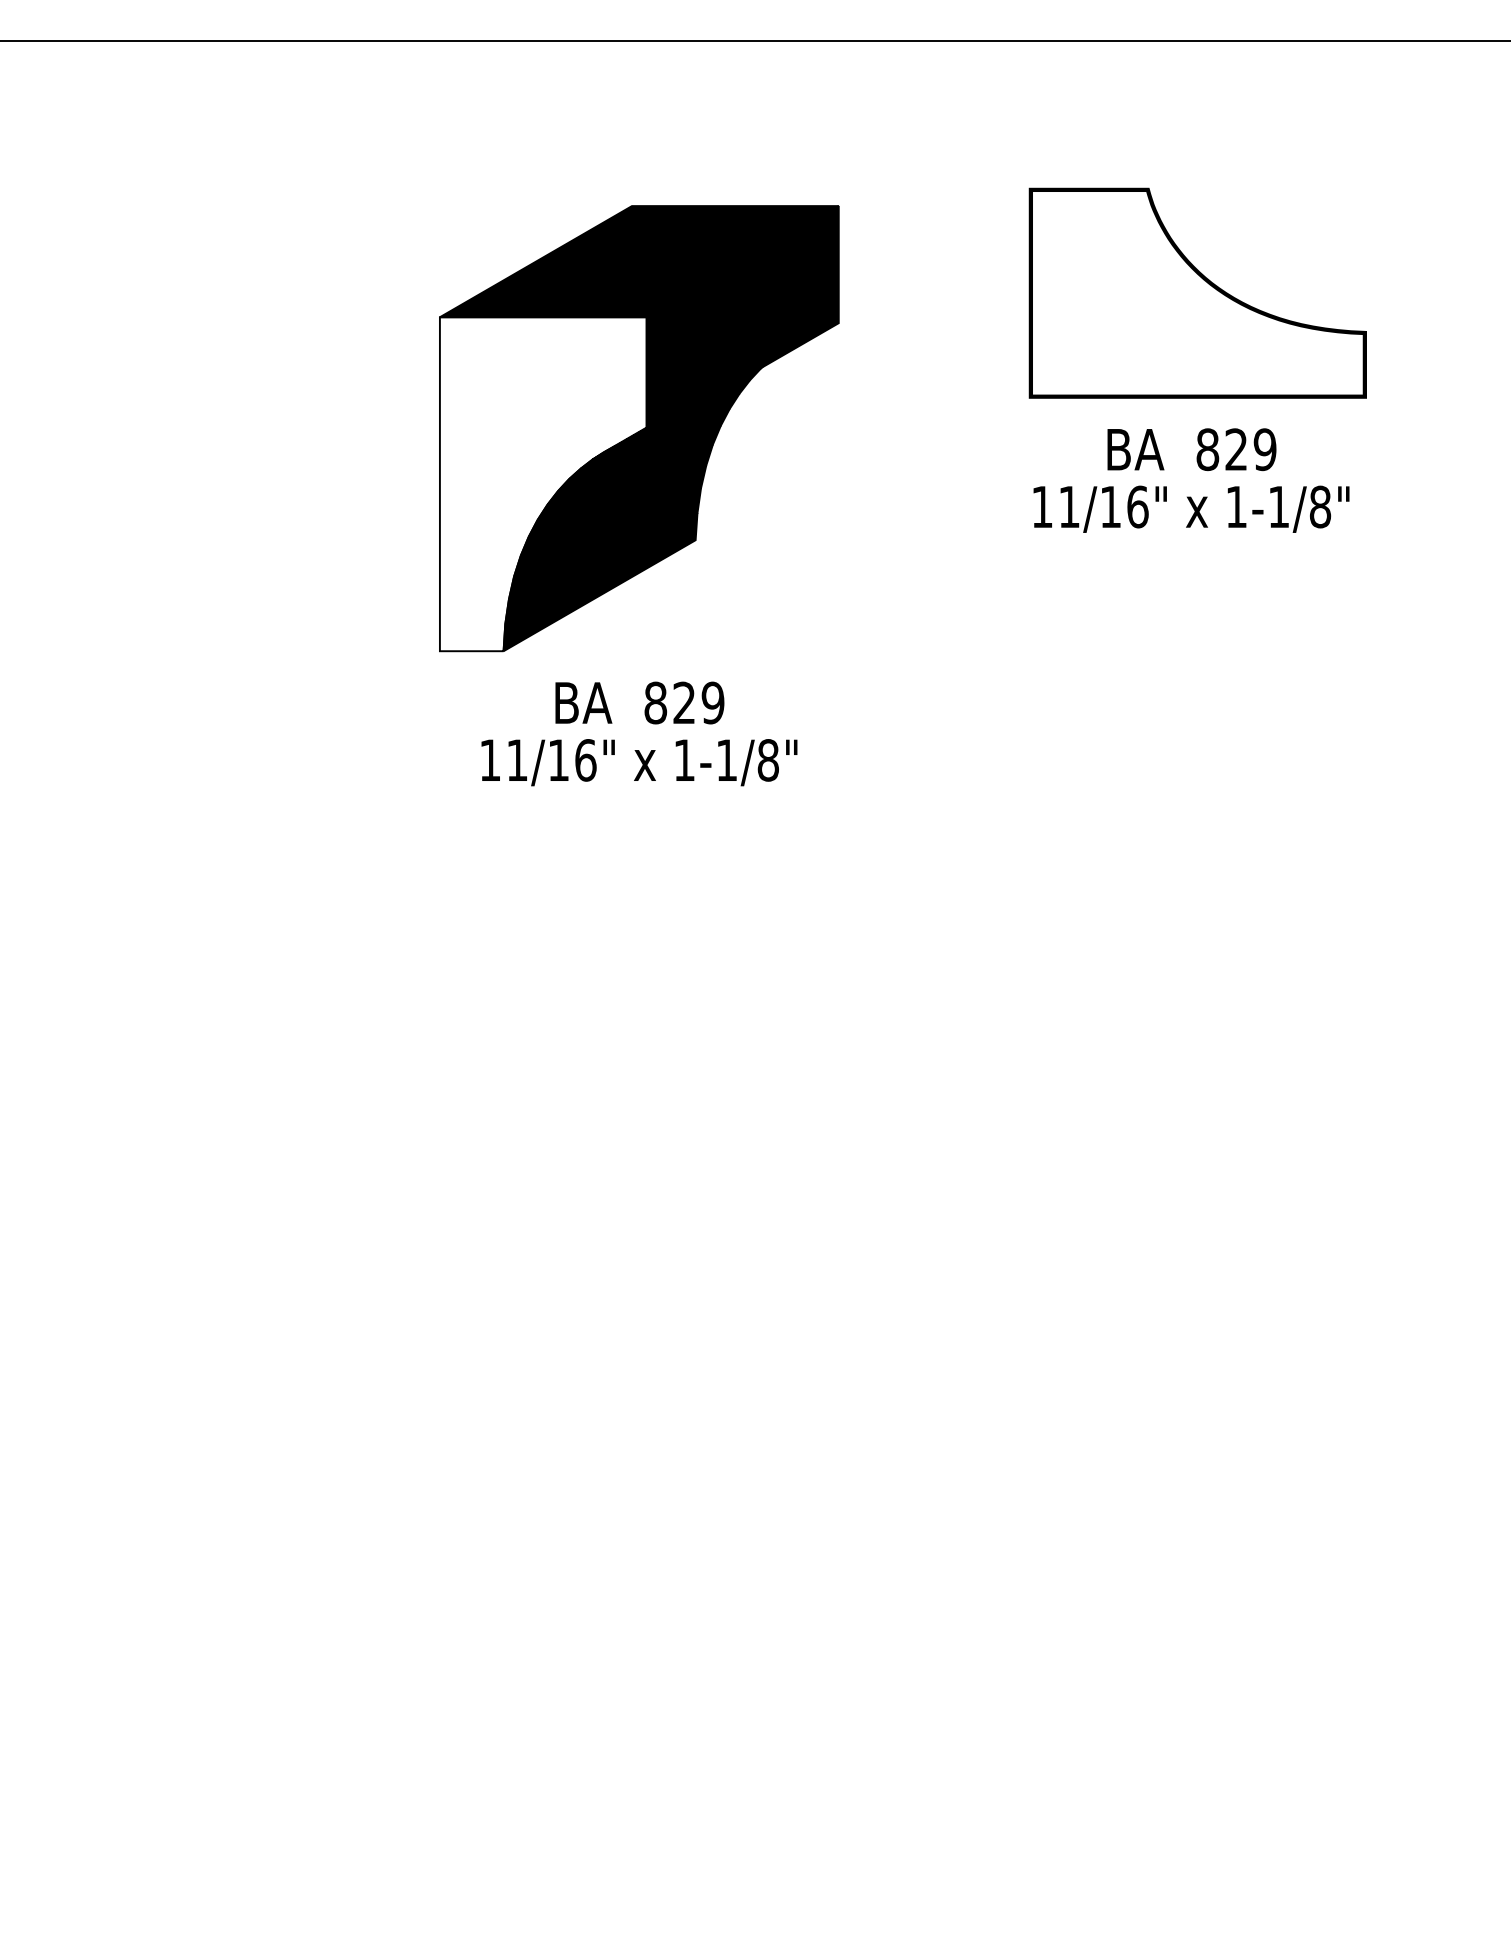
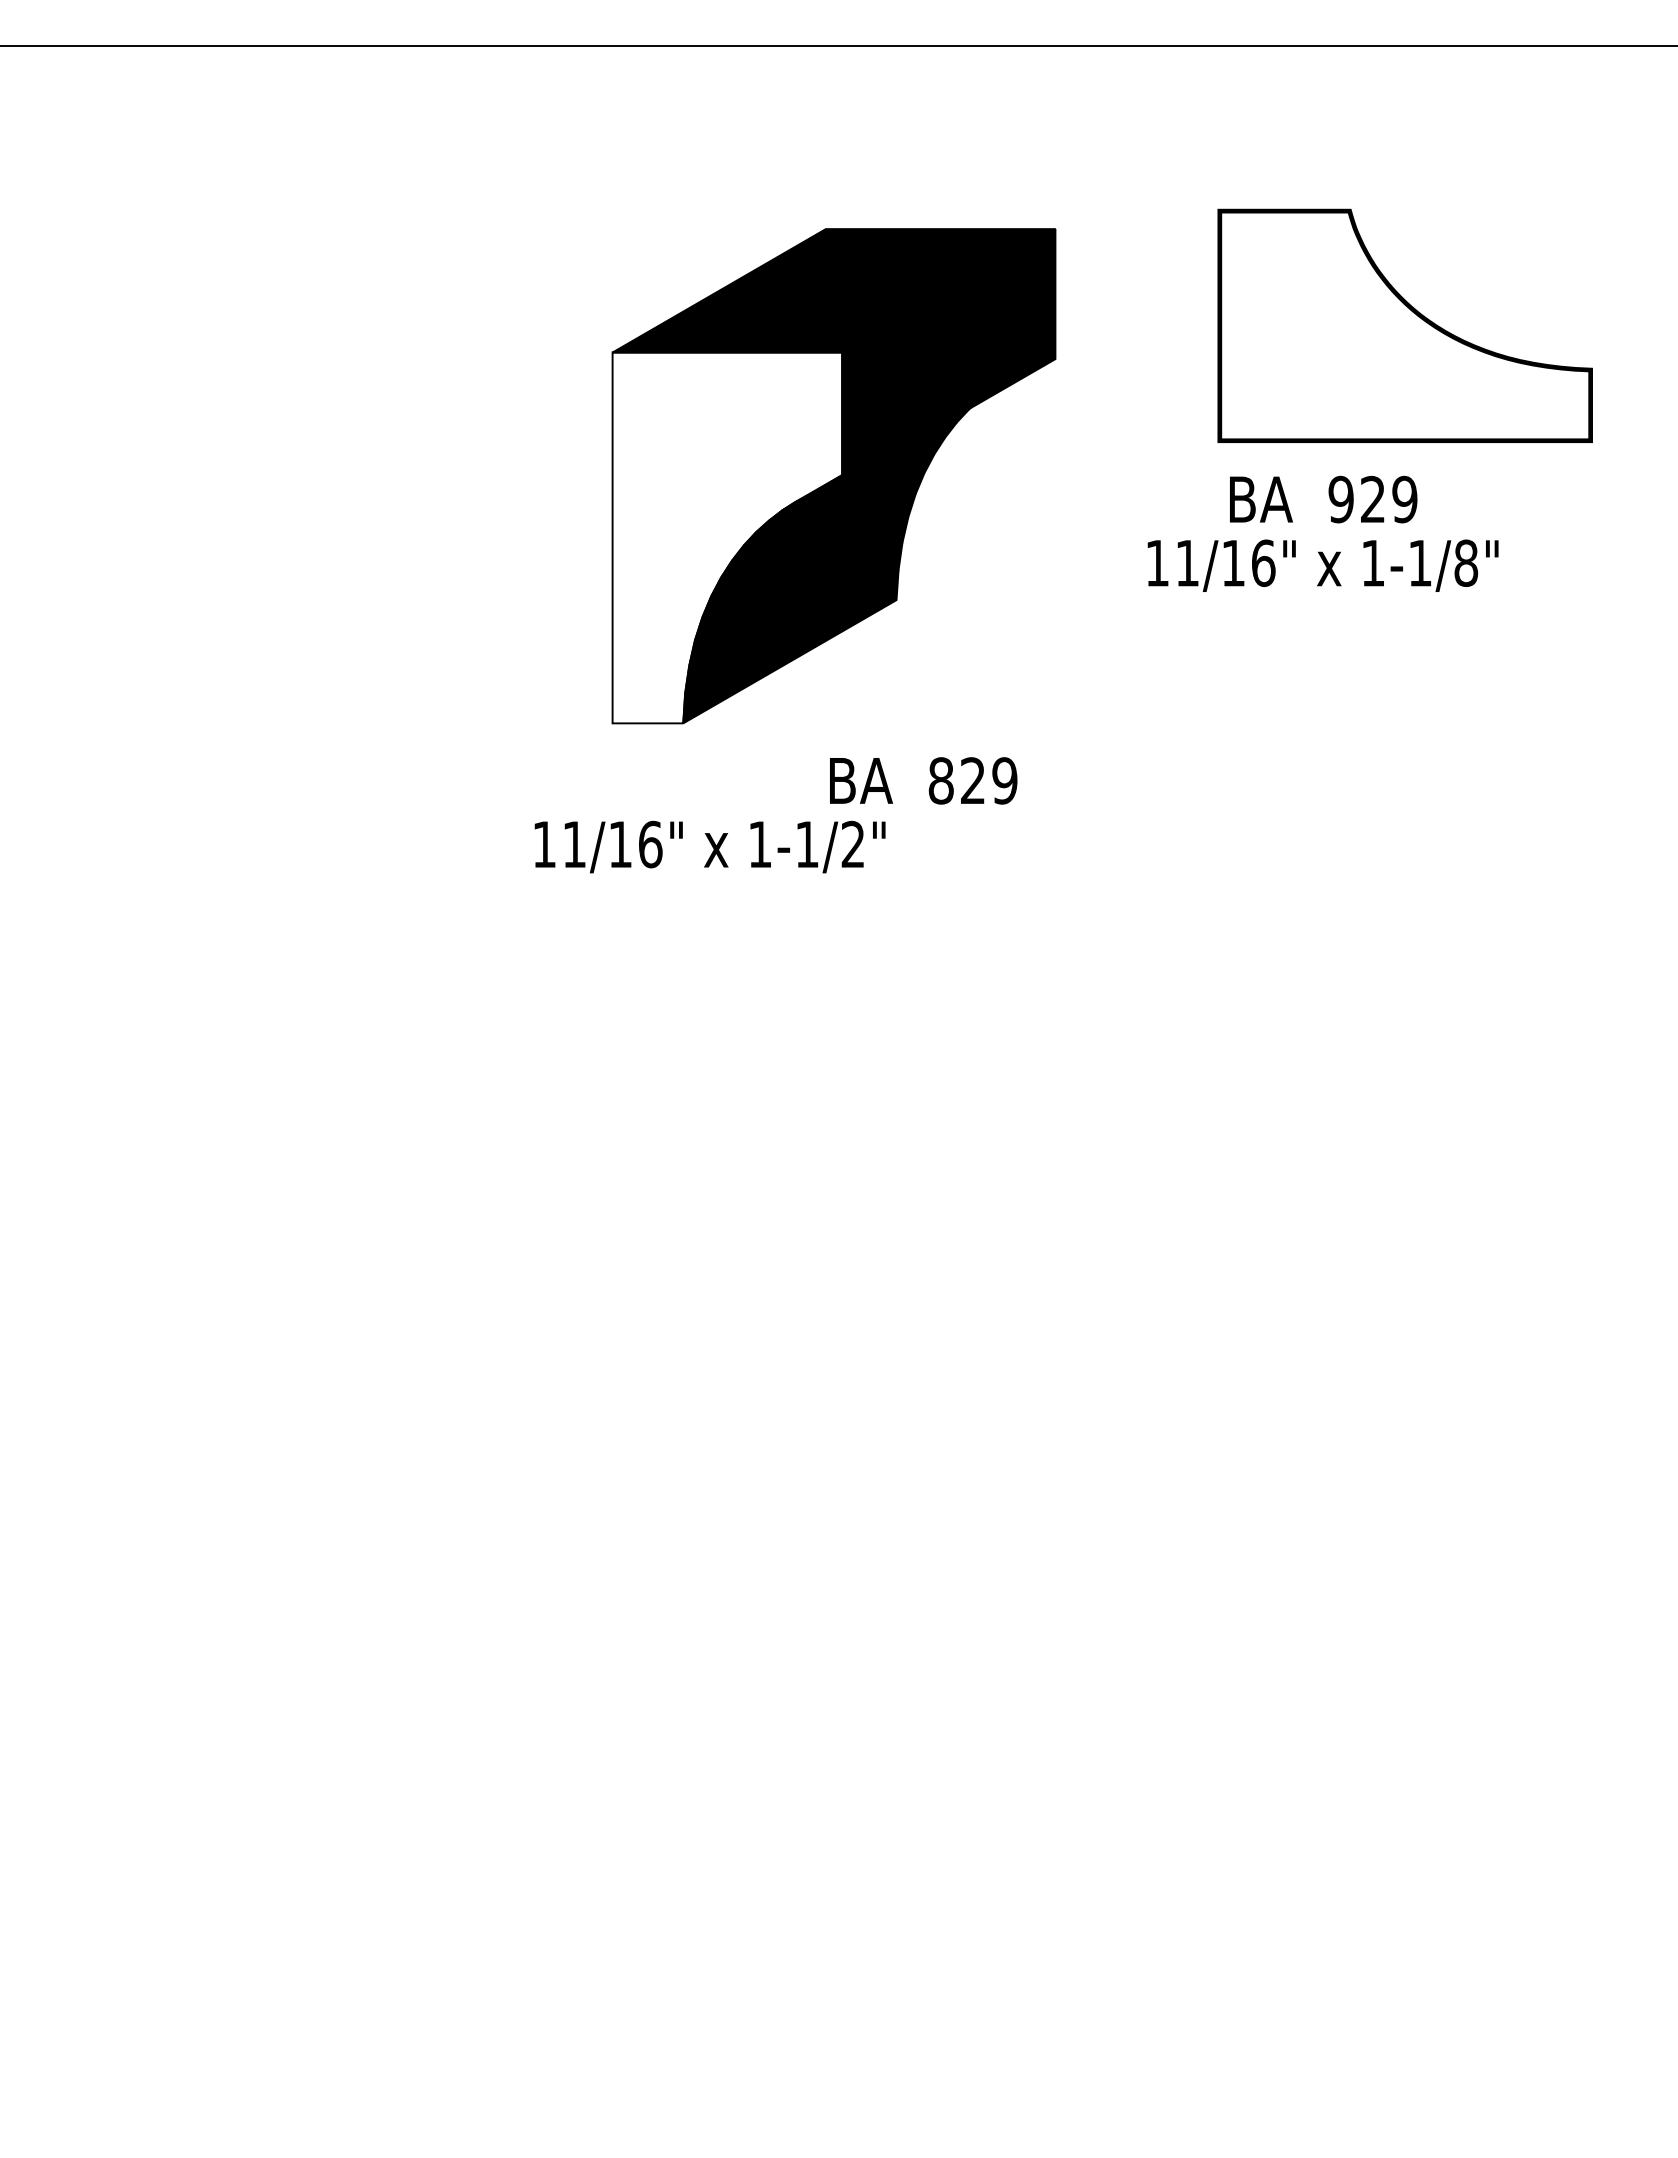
part: (1197, 292) -> (1404, 325), moved
part: (638, 428) -> (833, 476), moved
text: (1207, 449) -> (1340, 499), 829 -> 929
text: (639, 702) -> (923, 780), moved
text: (768, 760) -> (853, 844), 1-1/8" -> 1-1/2"

